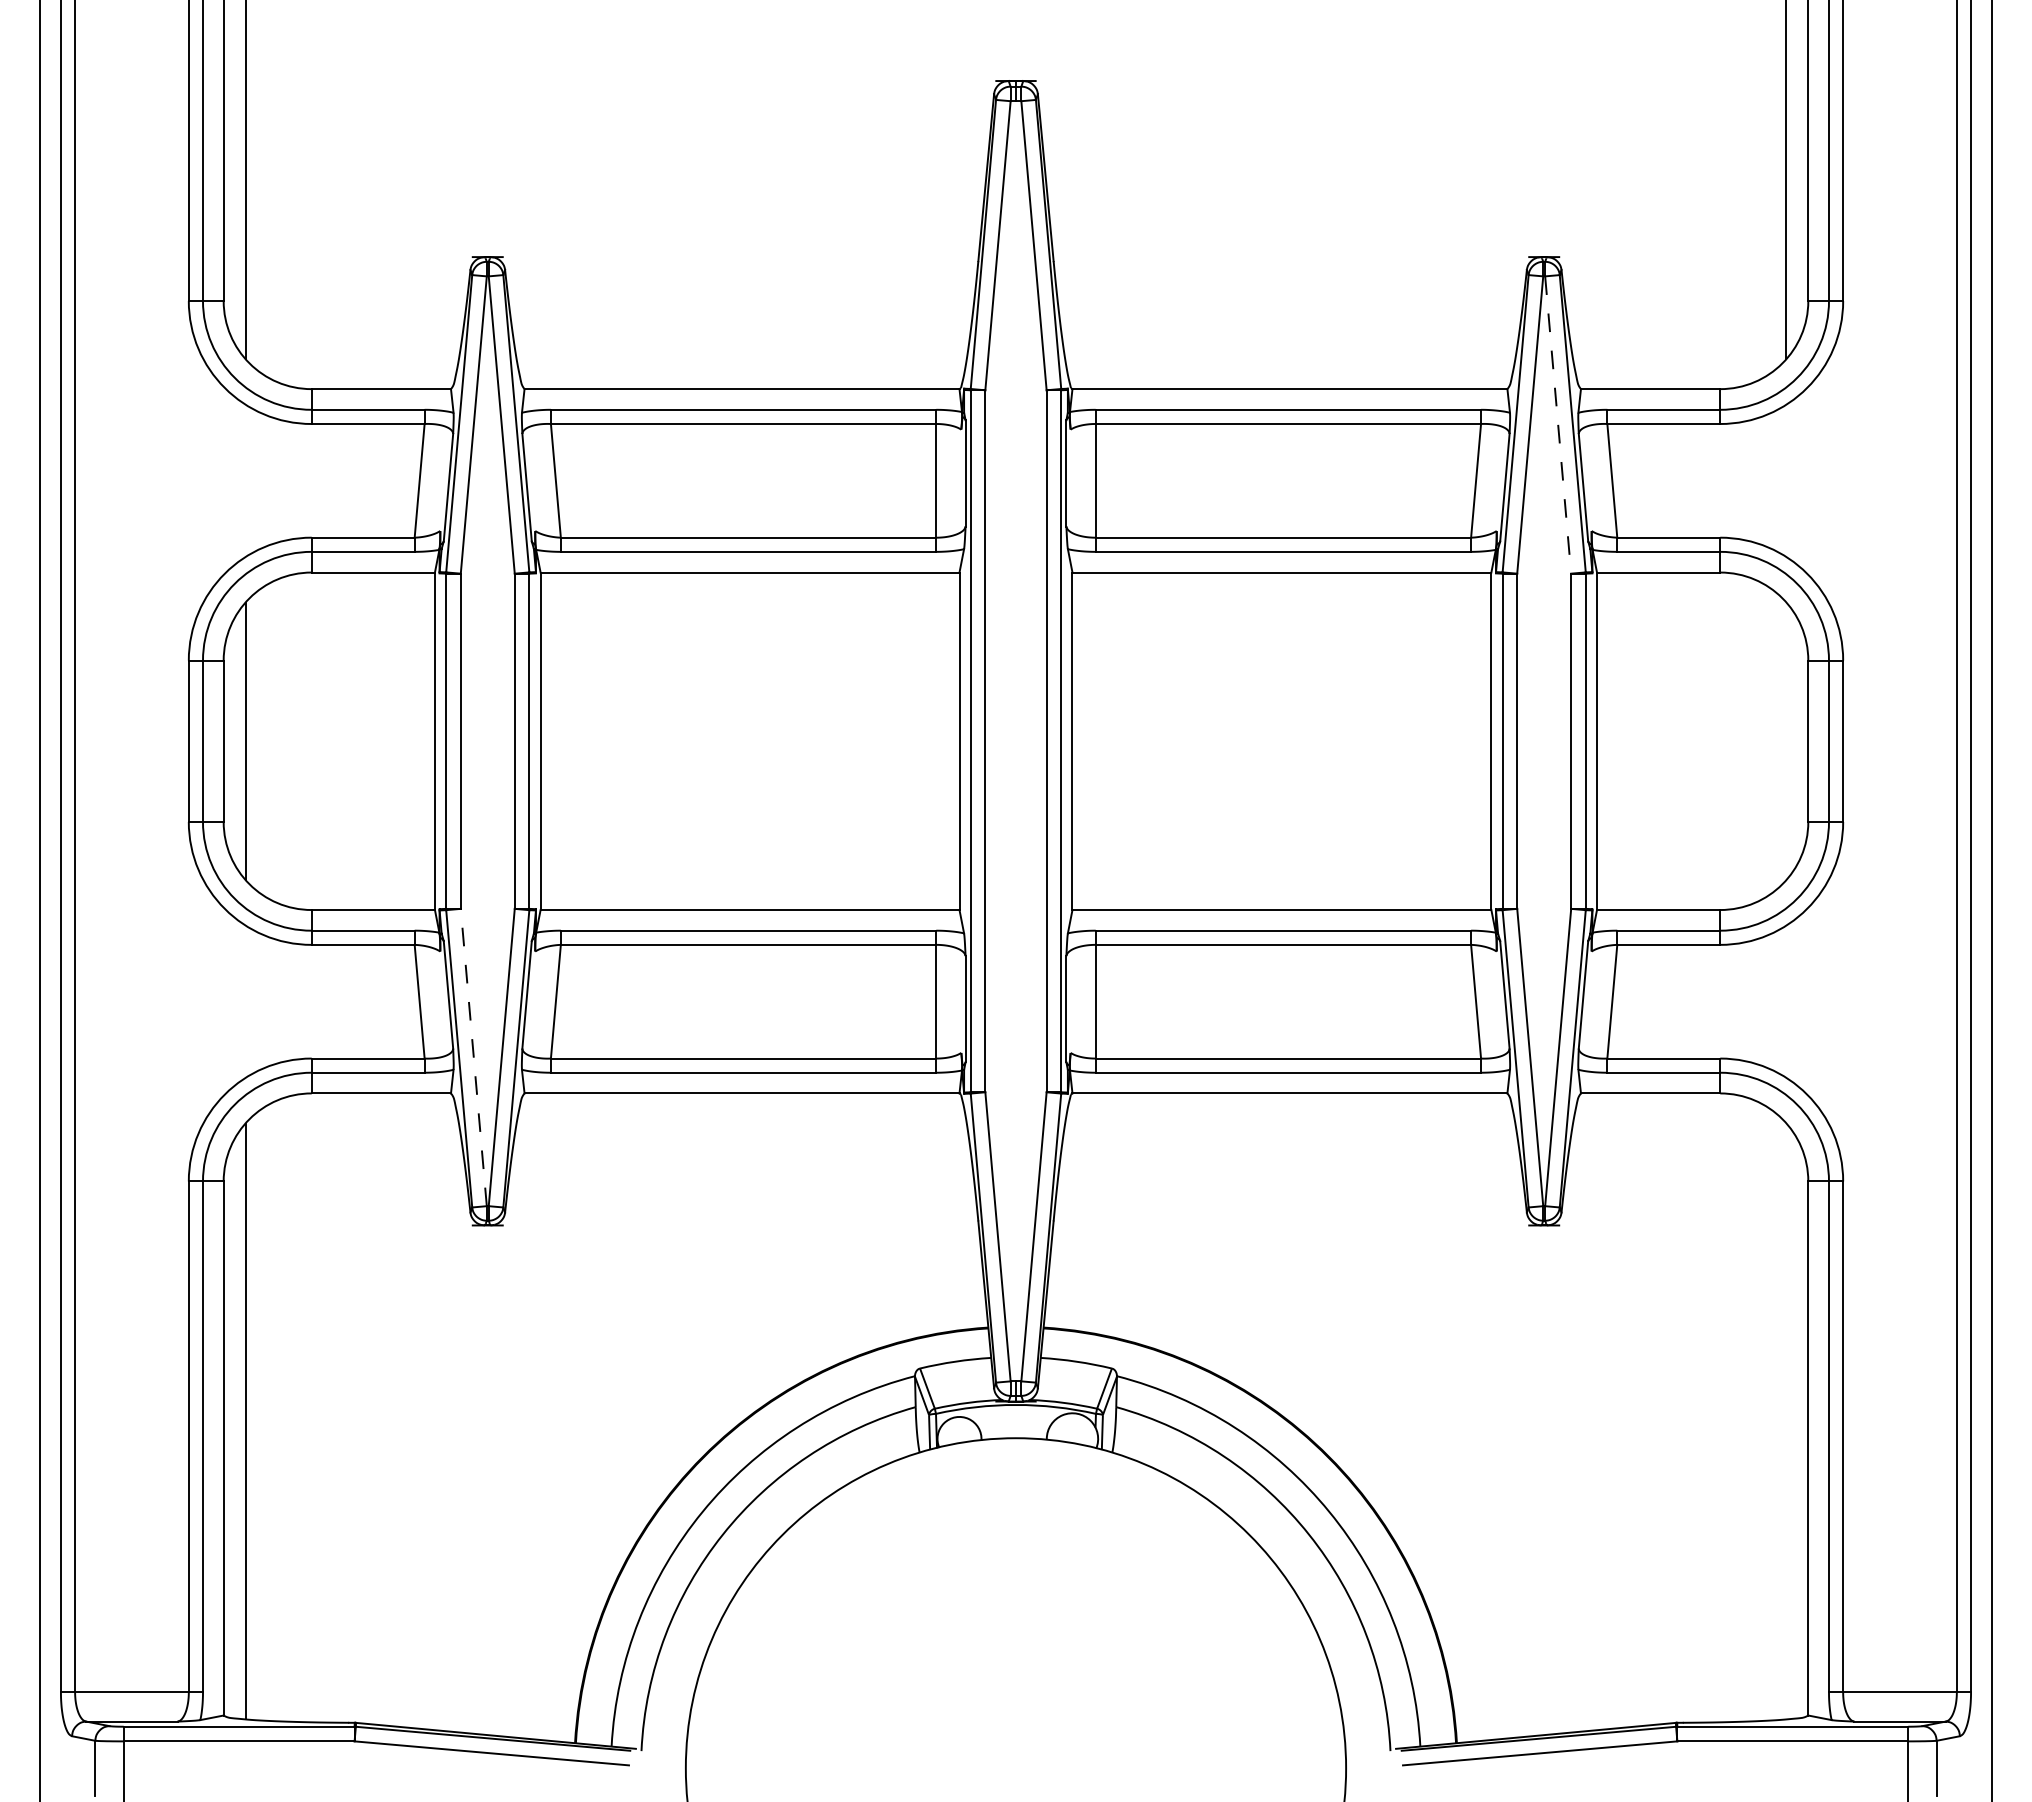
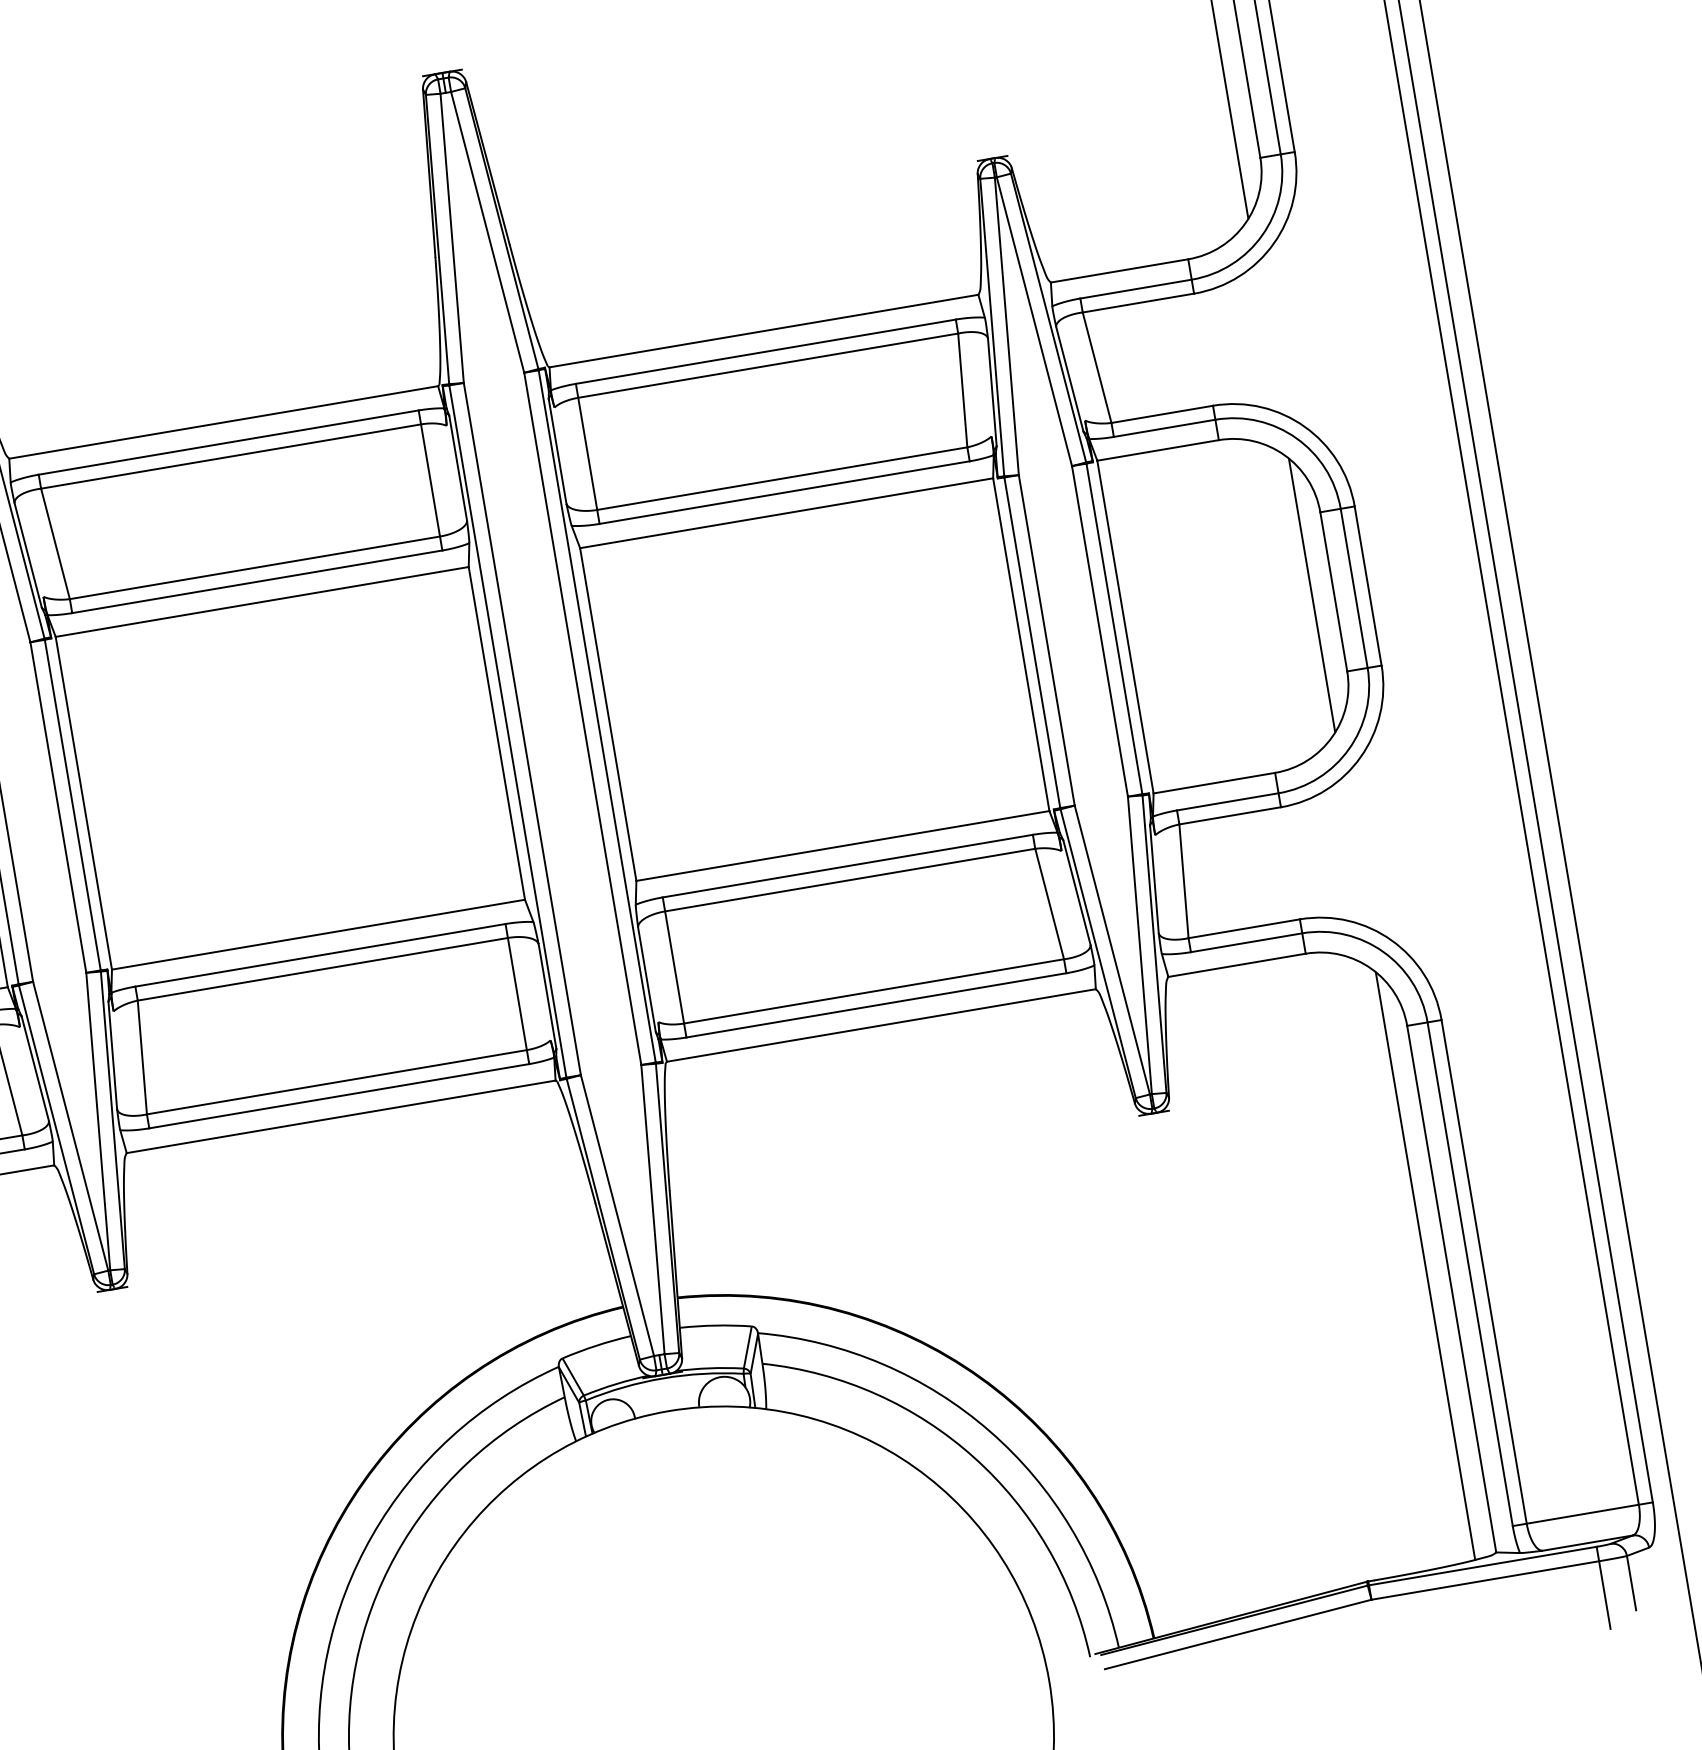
line: (1558, 425) -> (1034, 322), dashed -> solid
line: (1786, 740) -> (1312, 594), added
line: (473, 1057) -> (70, 1126), dashed -> solid
line: (1786, 1421) -> (1425, 1266), added

